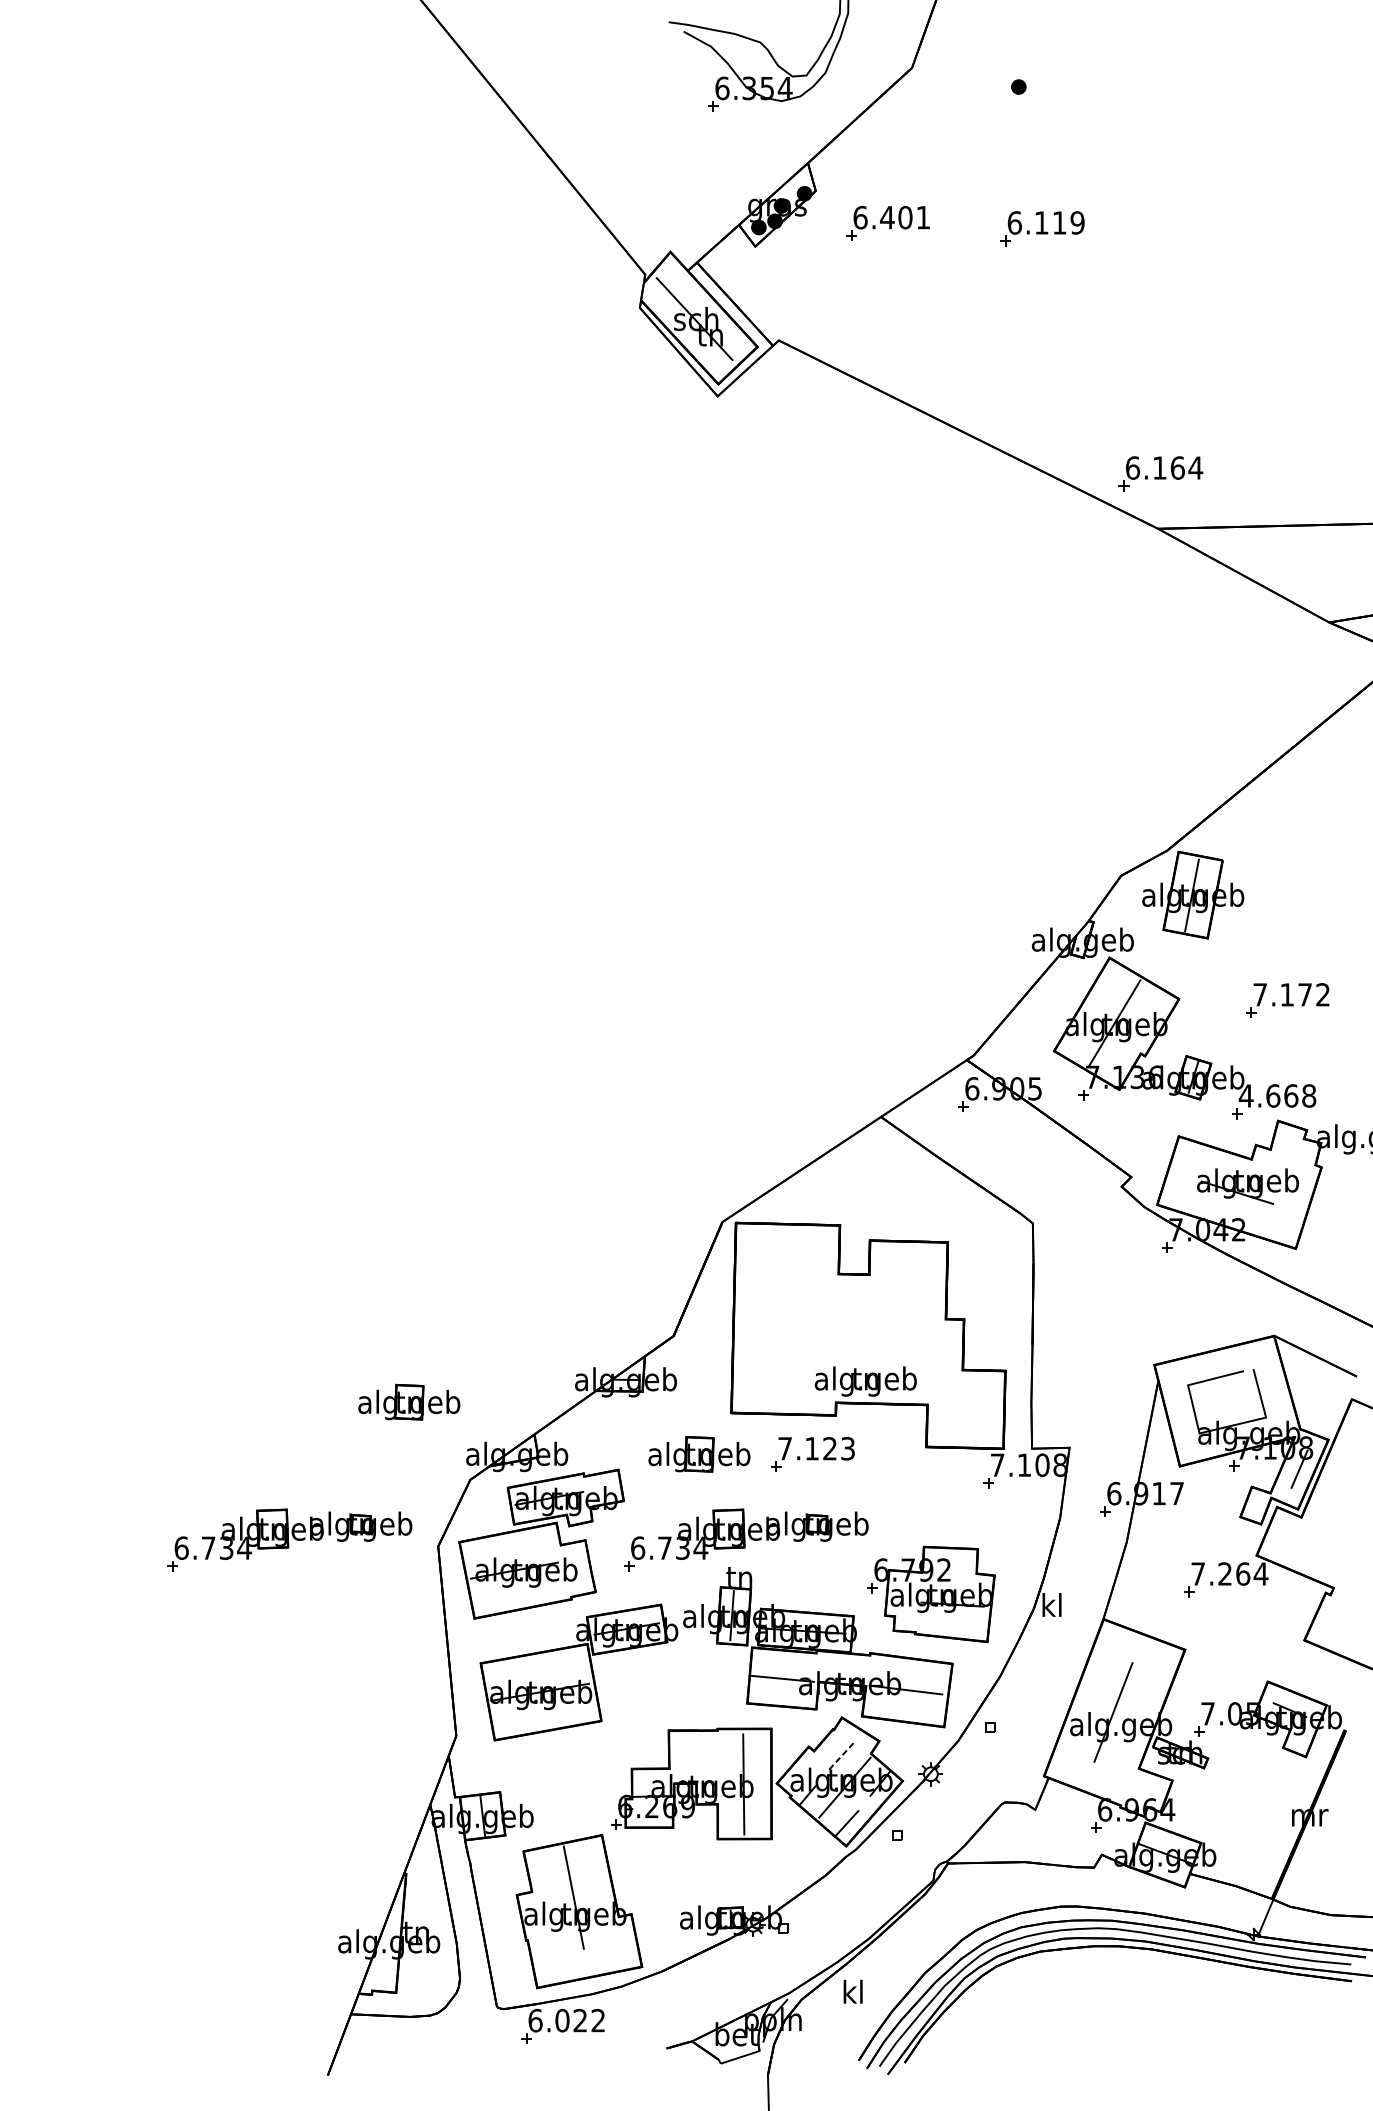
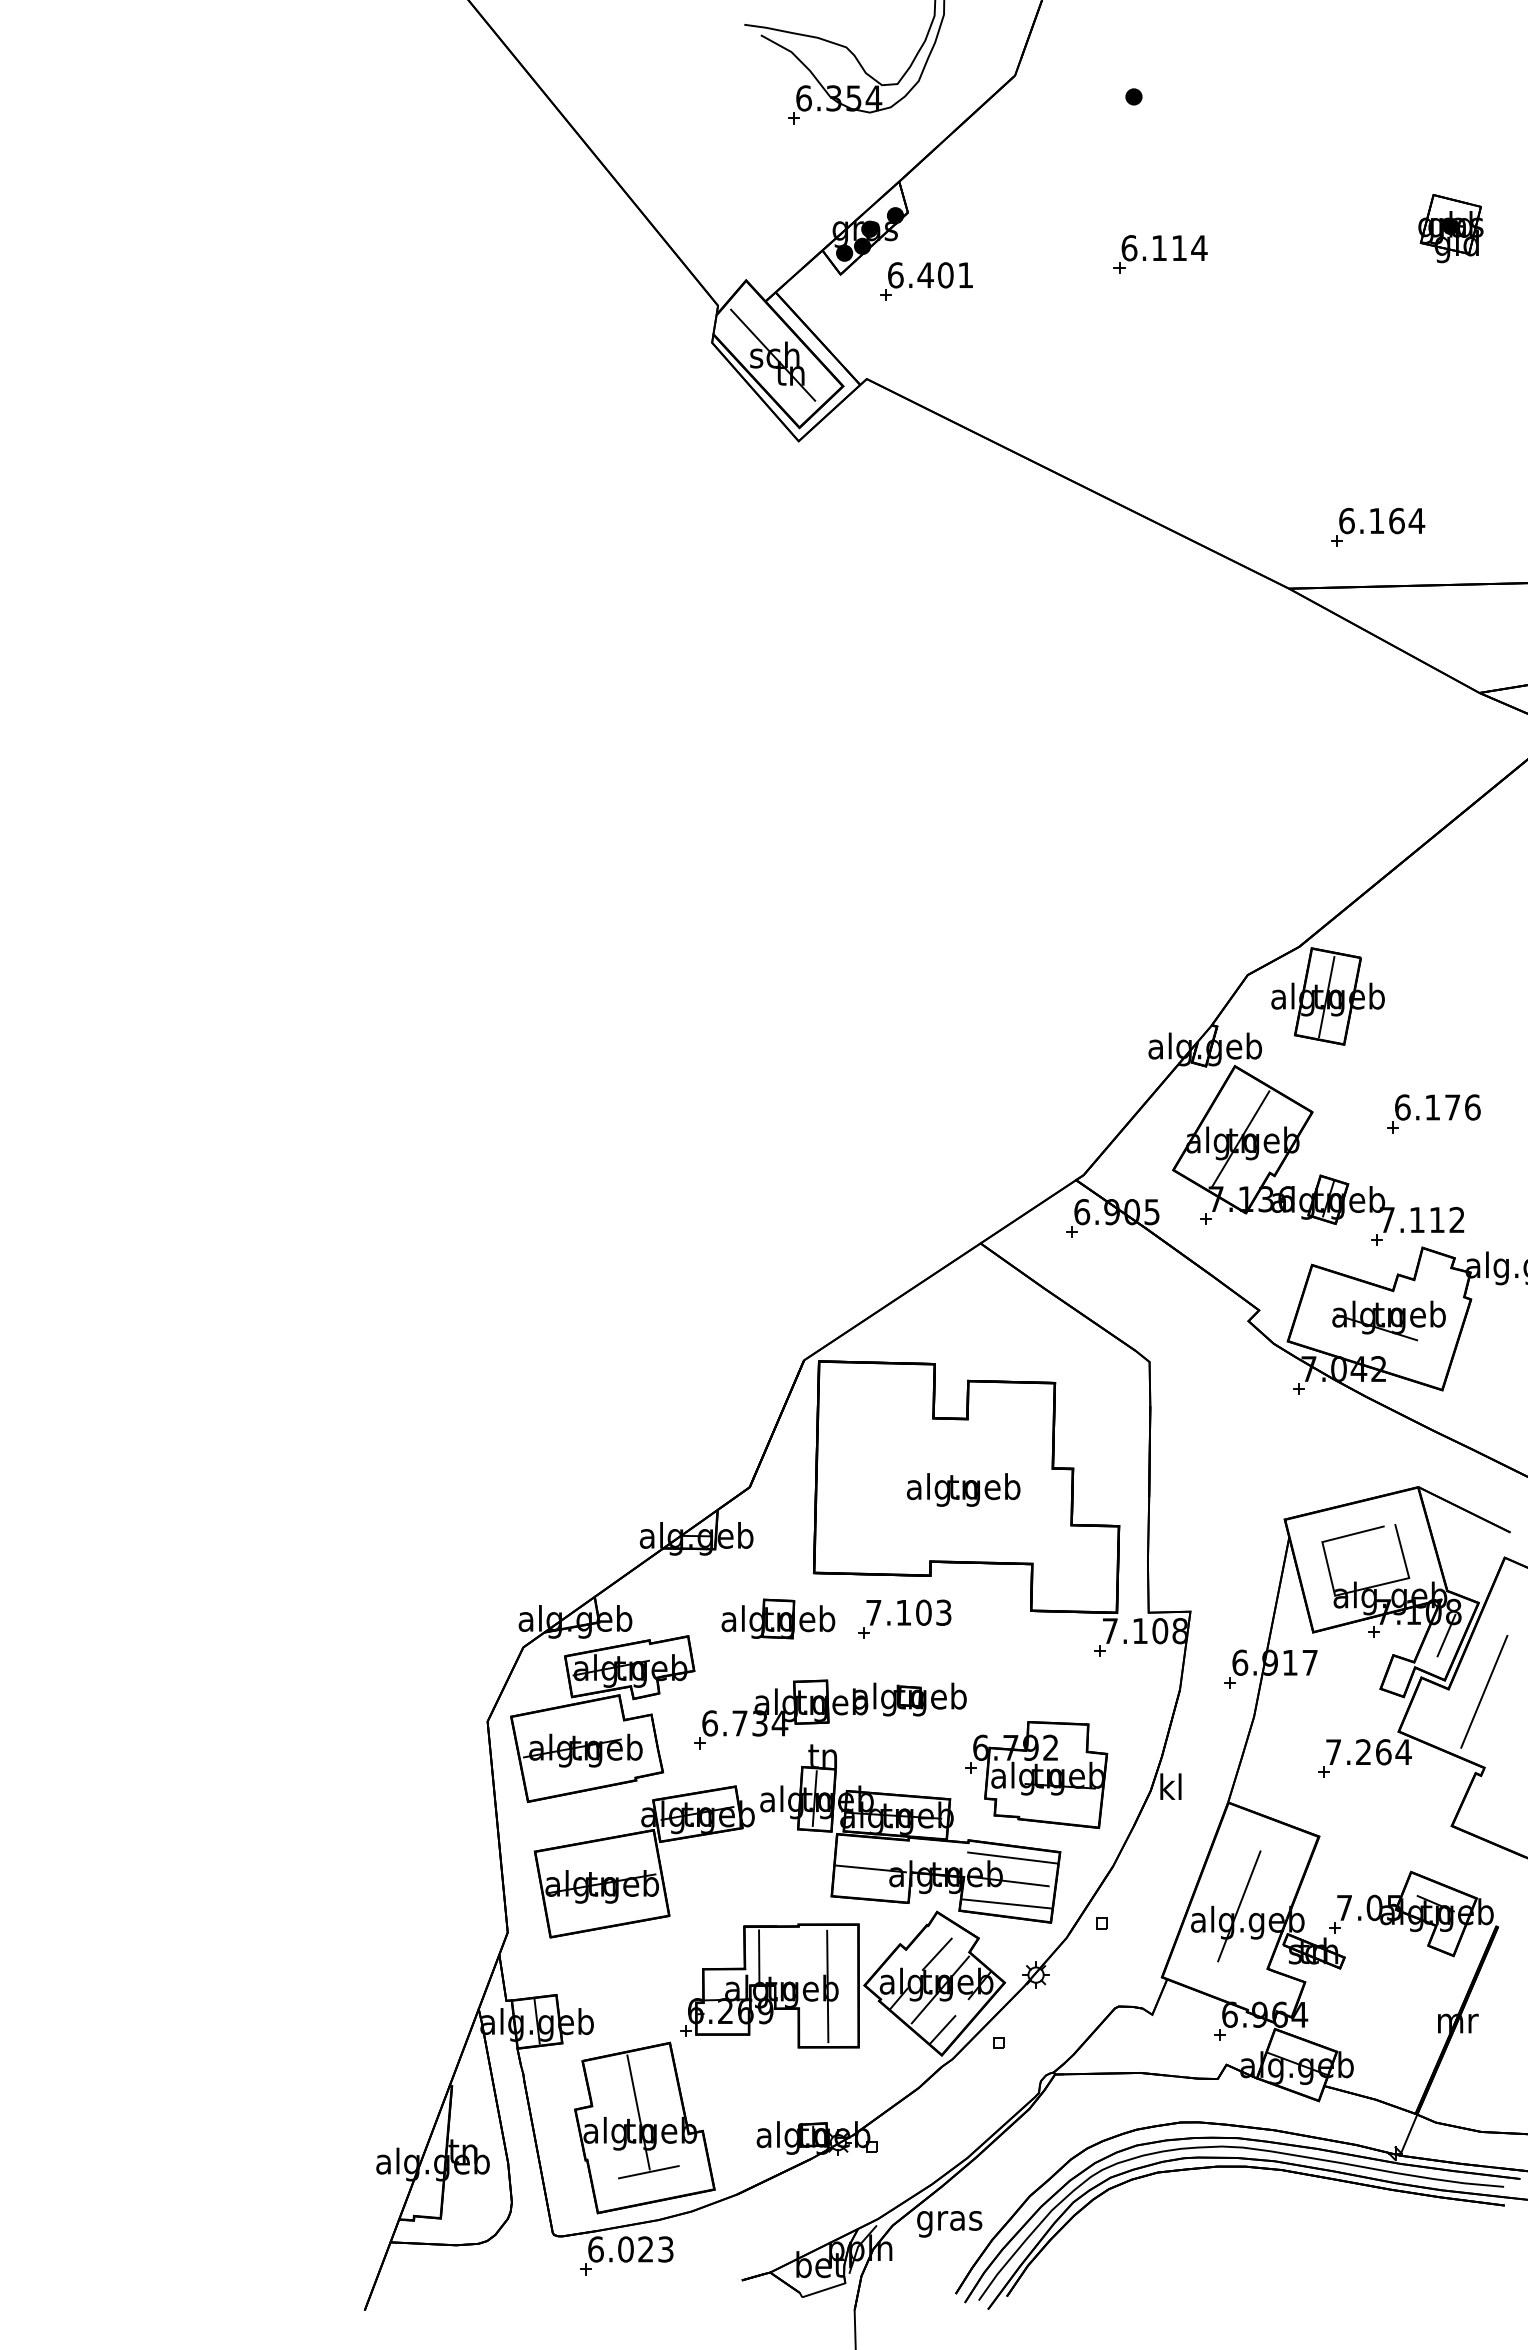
part: (1303, 205) -> (1450, 228), added
part: (888, 223) -> (926, 281), moved
text: (1077, 223) -> (1199, 248), 6.119 -> 6.114
part: (1161, 473) -> (1378, 527), moved
text: (1291, 994) -> (1437, 1107), 7.172 -> 6.176
text: (1277, 1095) -> (1421, 1219), 4.668 -> 7.112
text: (865, 1381) -> (963, 1489), moved
part: (409, 1401) -> (455, 1560), removed
text: (829, 1448) -> (923, 1612), 7.123 -> 7.103
line: (1333, 1519) -> (1484, 1691), added
part: (289, 1540) -> (322, 1714), removed
line: (910, 1668) -> (1013, 1857), added
line: (905, 1709) -> (1007, 1903), added
line: (842, 1754) -> (937, 1953), dashed -> solid
line: (682, 1756) -> (759, 1955), added
line: (582, 1951) -> (648, 2172), added
text: (853, 1994) -> (949, 2220), kl -> gras
text: (598, 2020) -> (665, 2249), 6.022 -> 6.023

